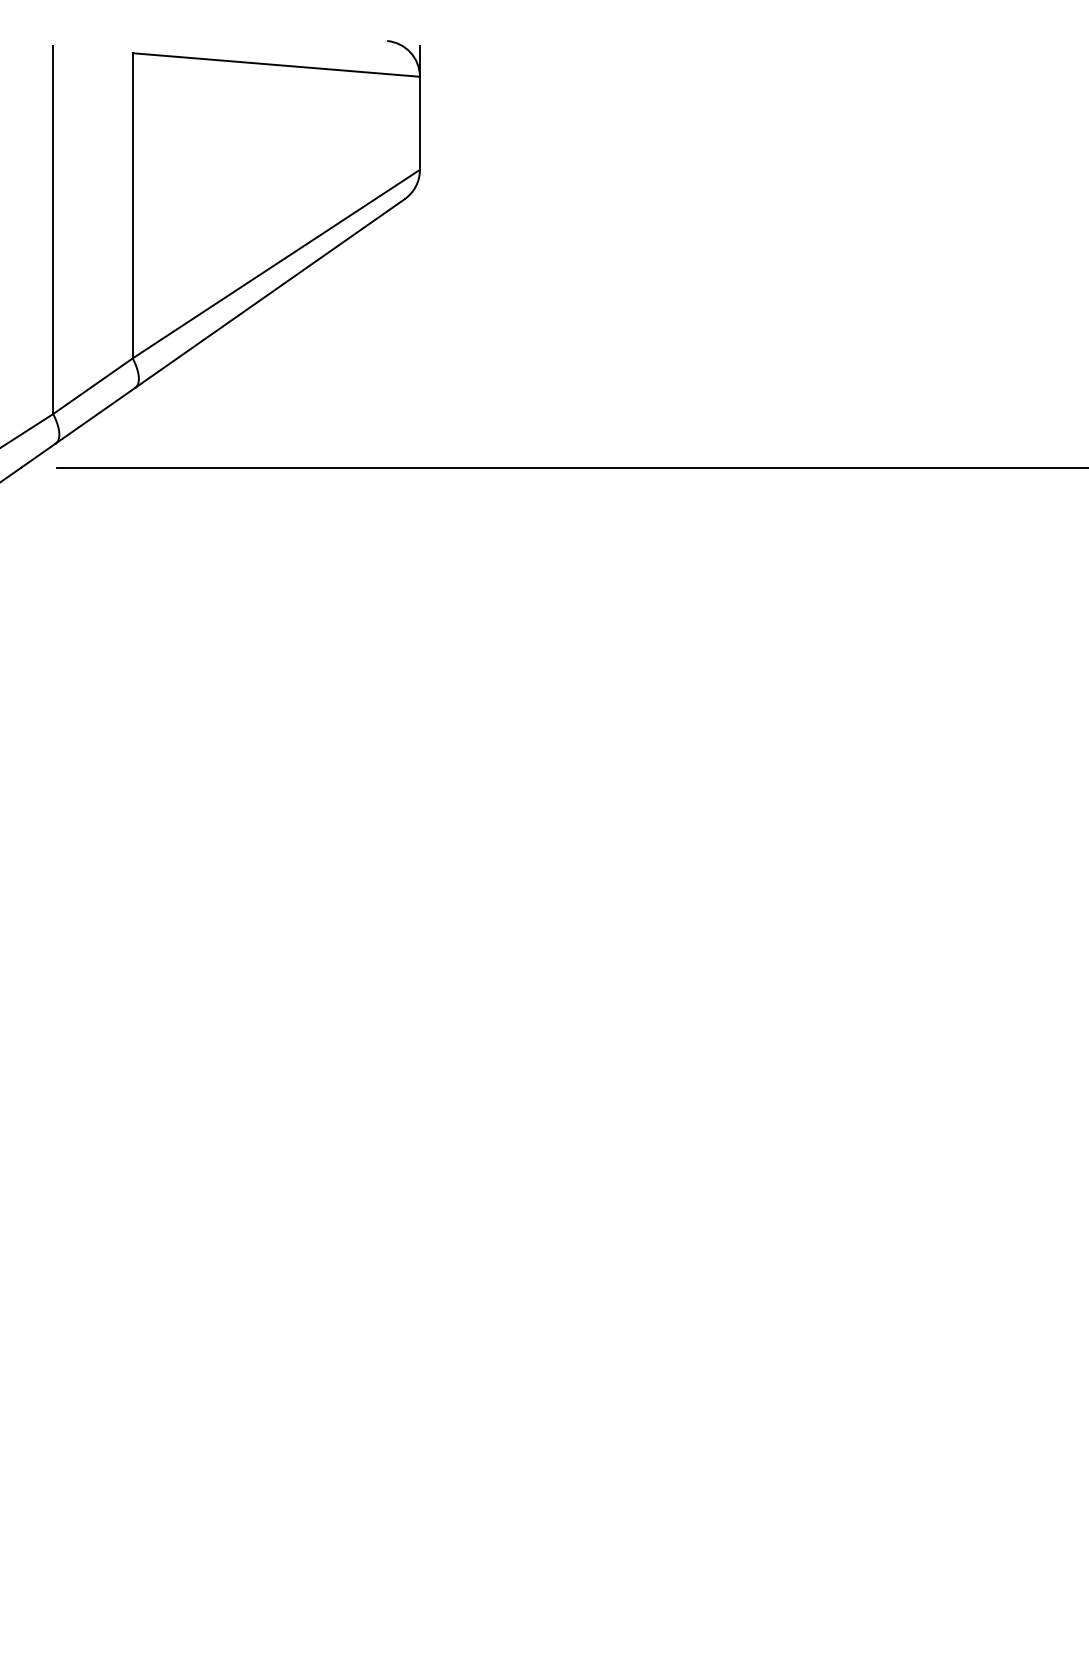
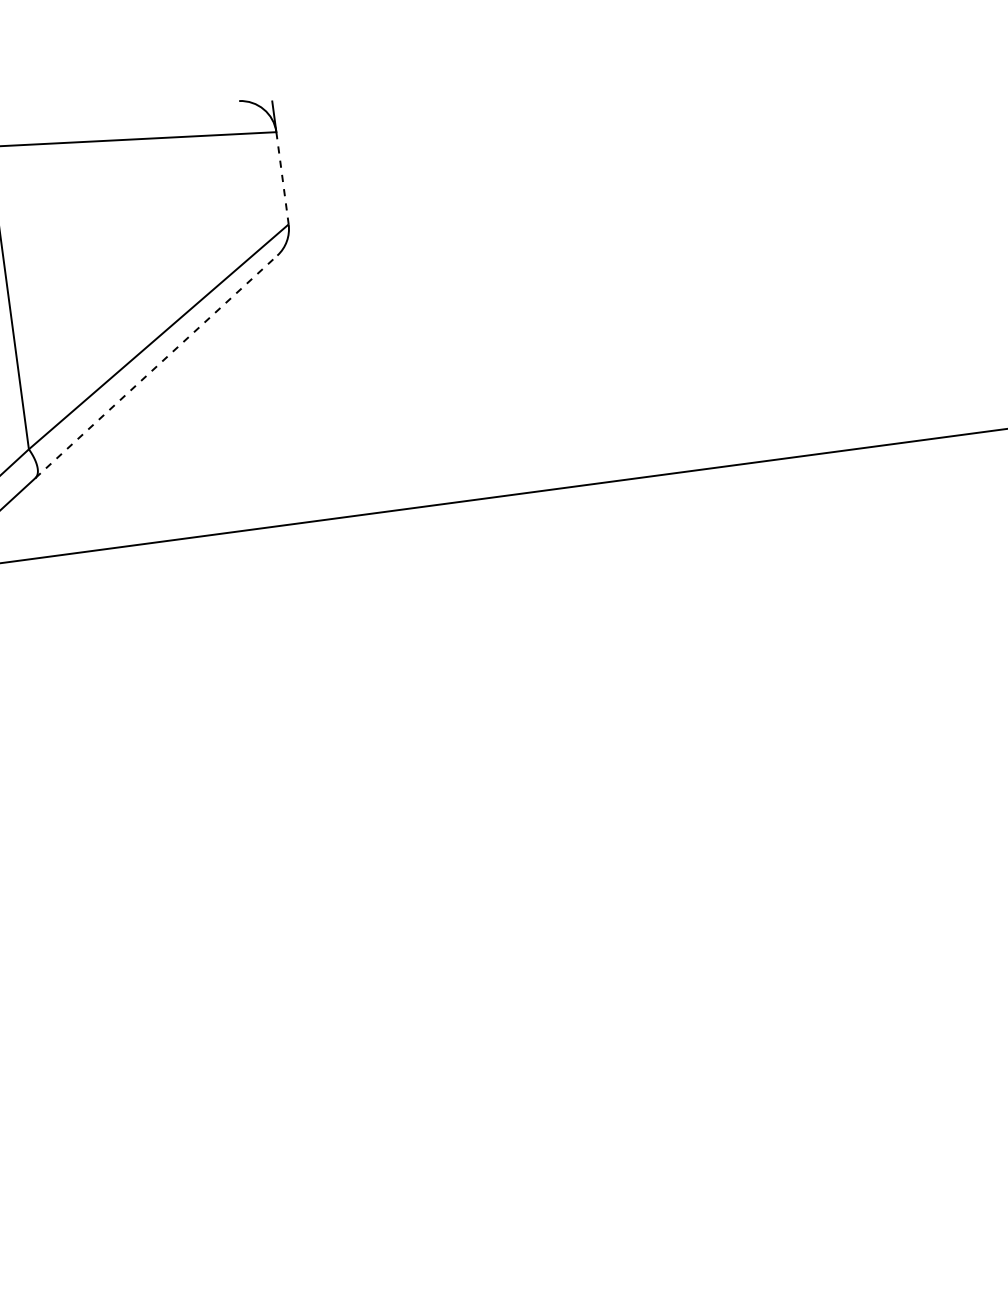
line: (419, 123) -> (282, 178), solid -> dashed
line: (270, 293) -> (156, 366), solid -> dashed

